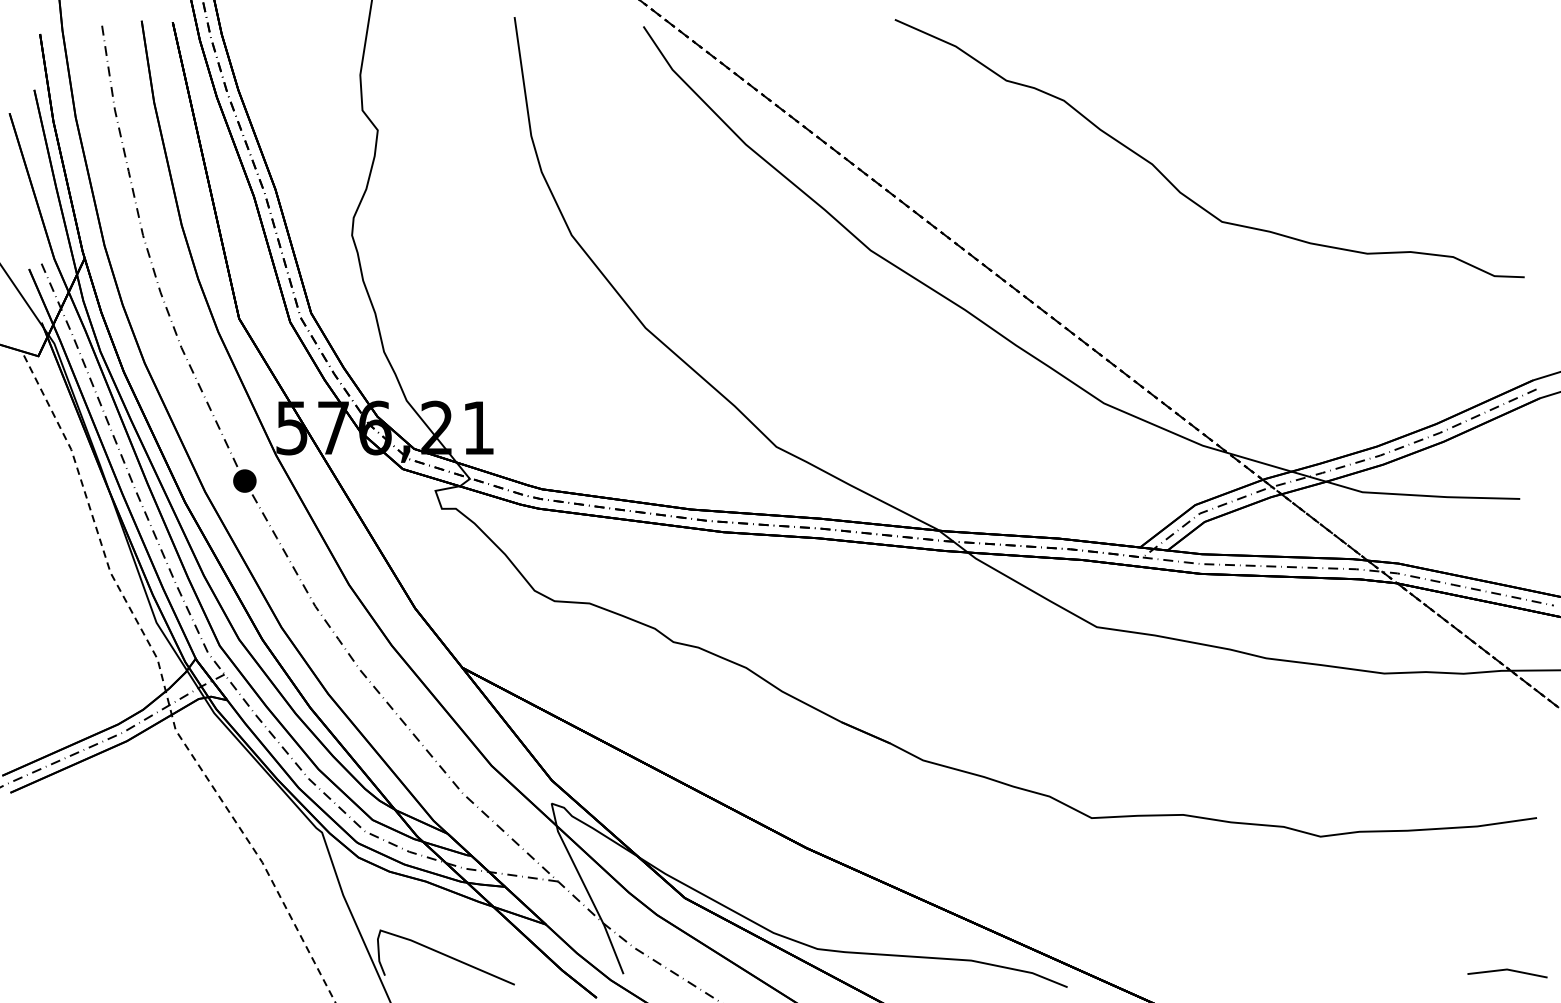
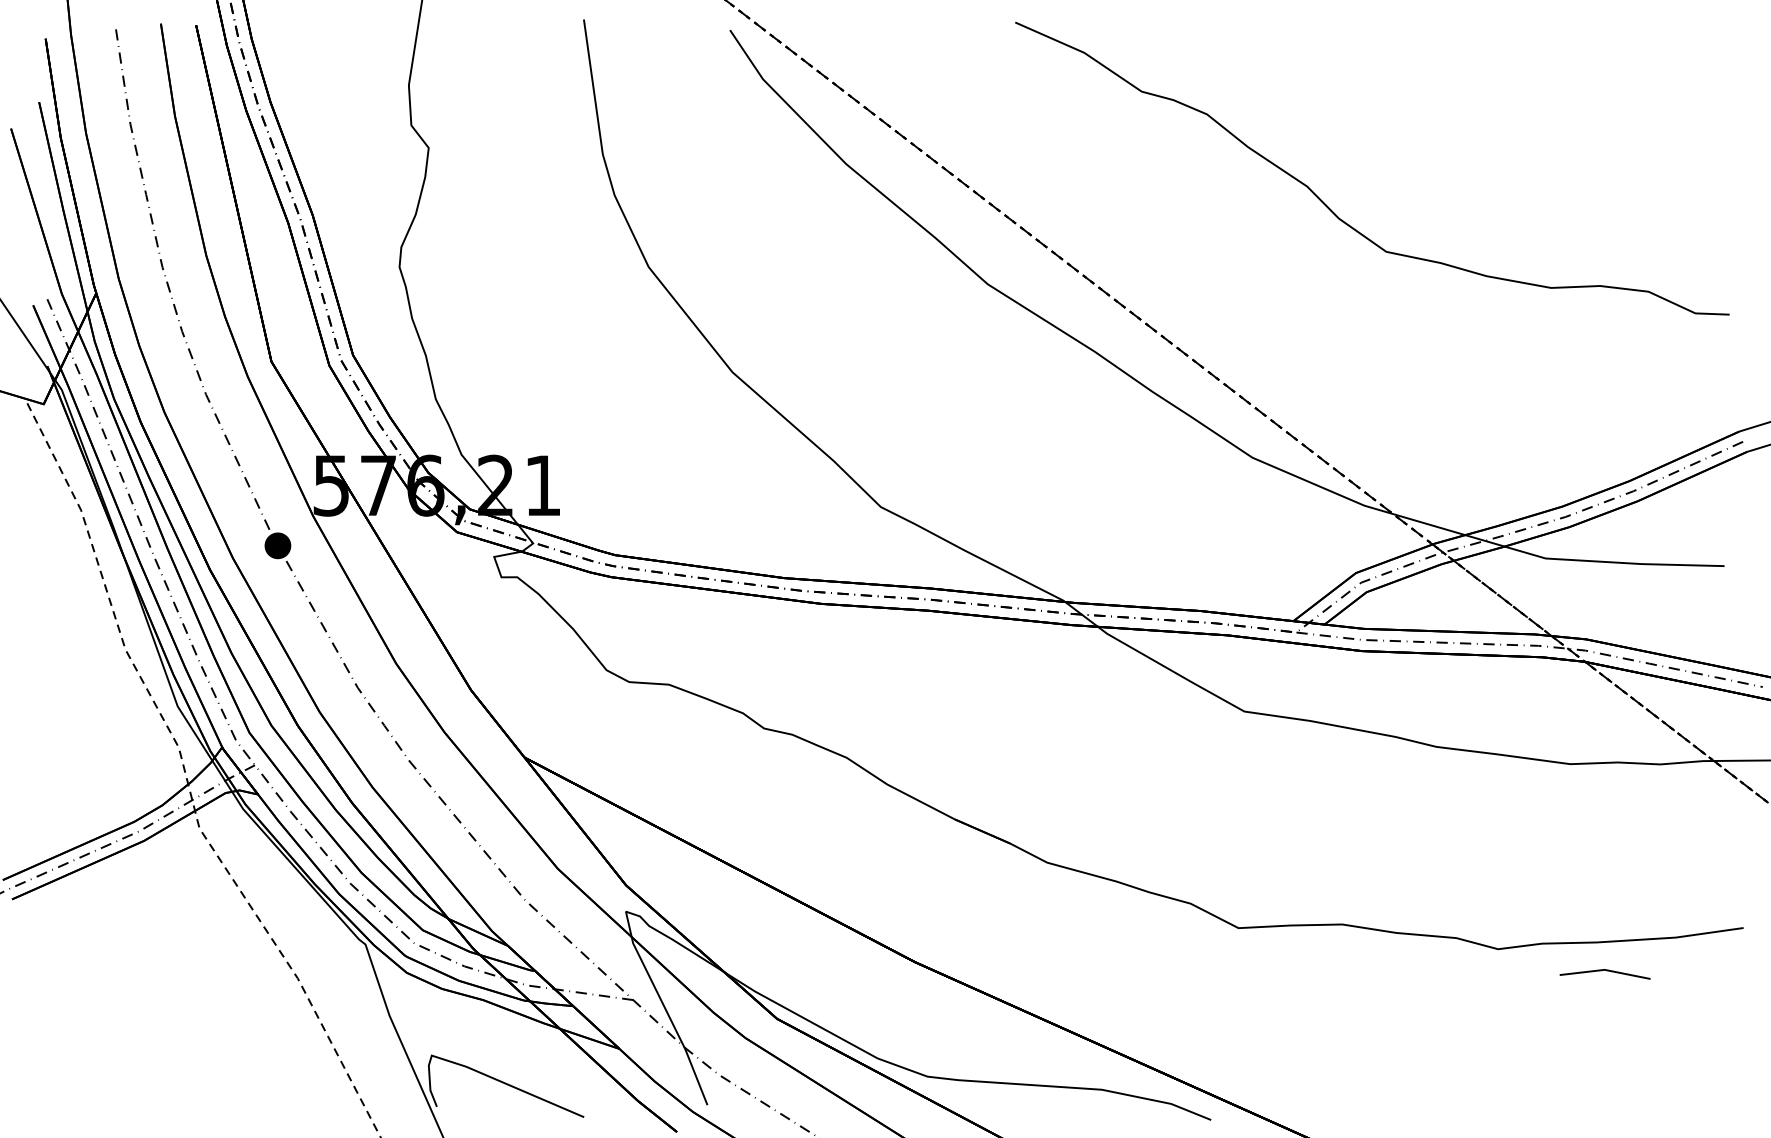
line: (1508, 970) -> (1606, 971), moved

